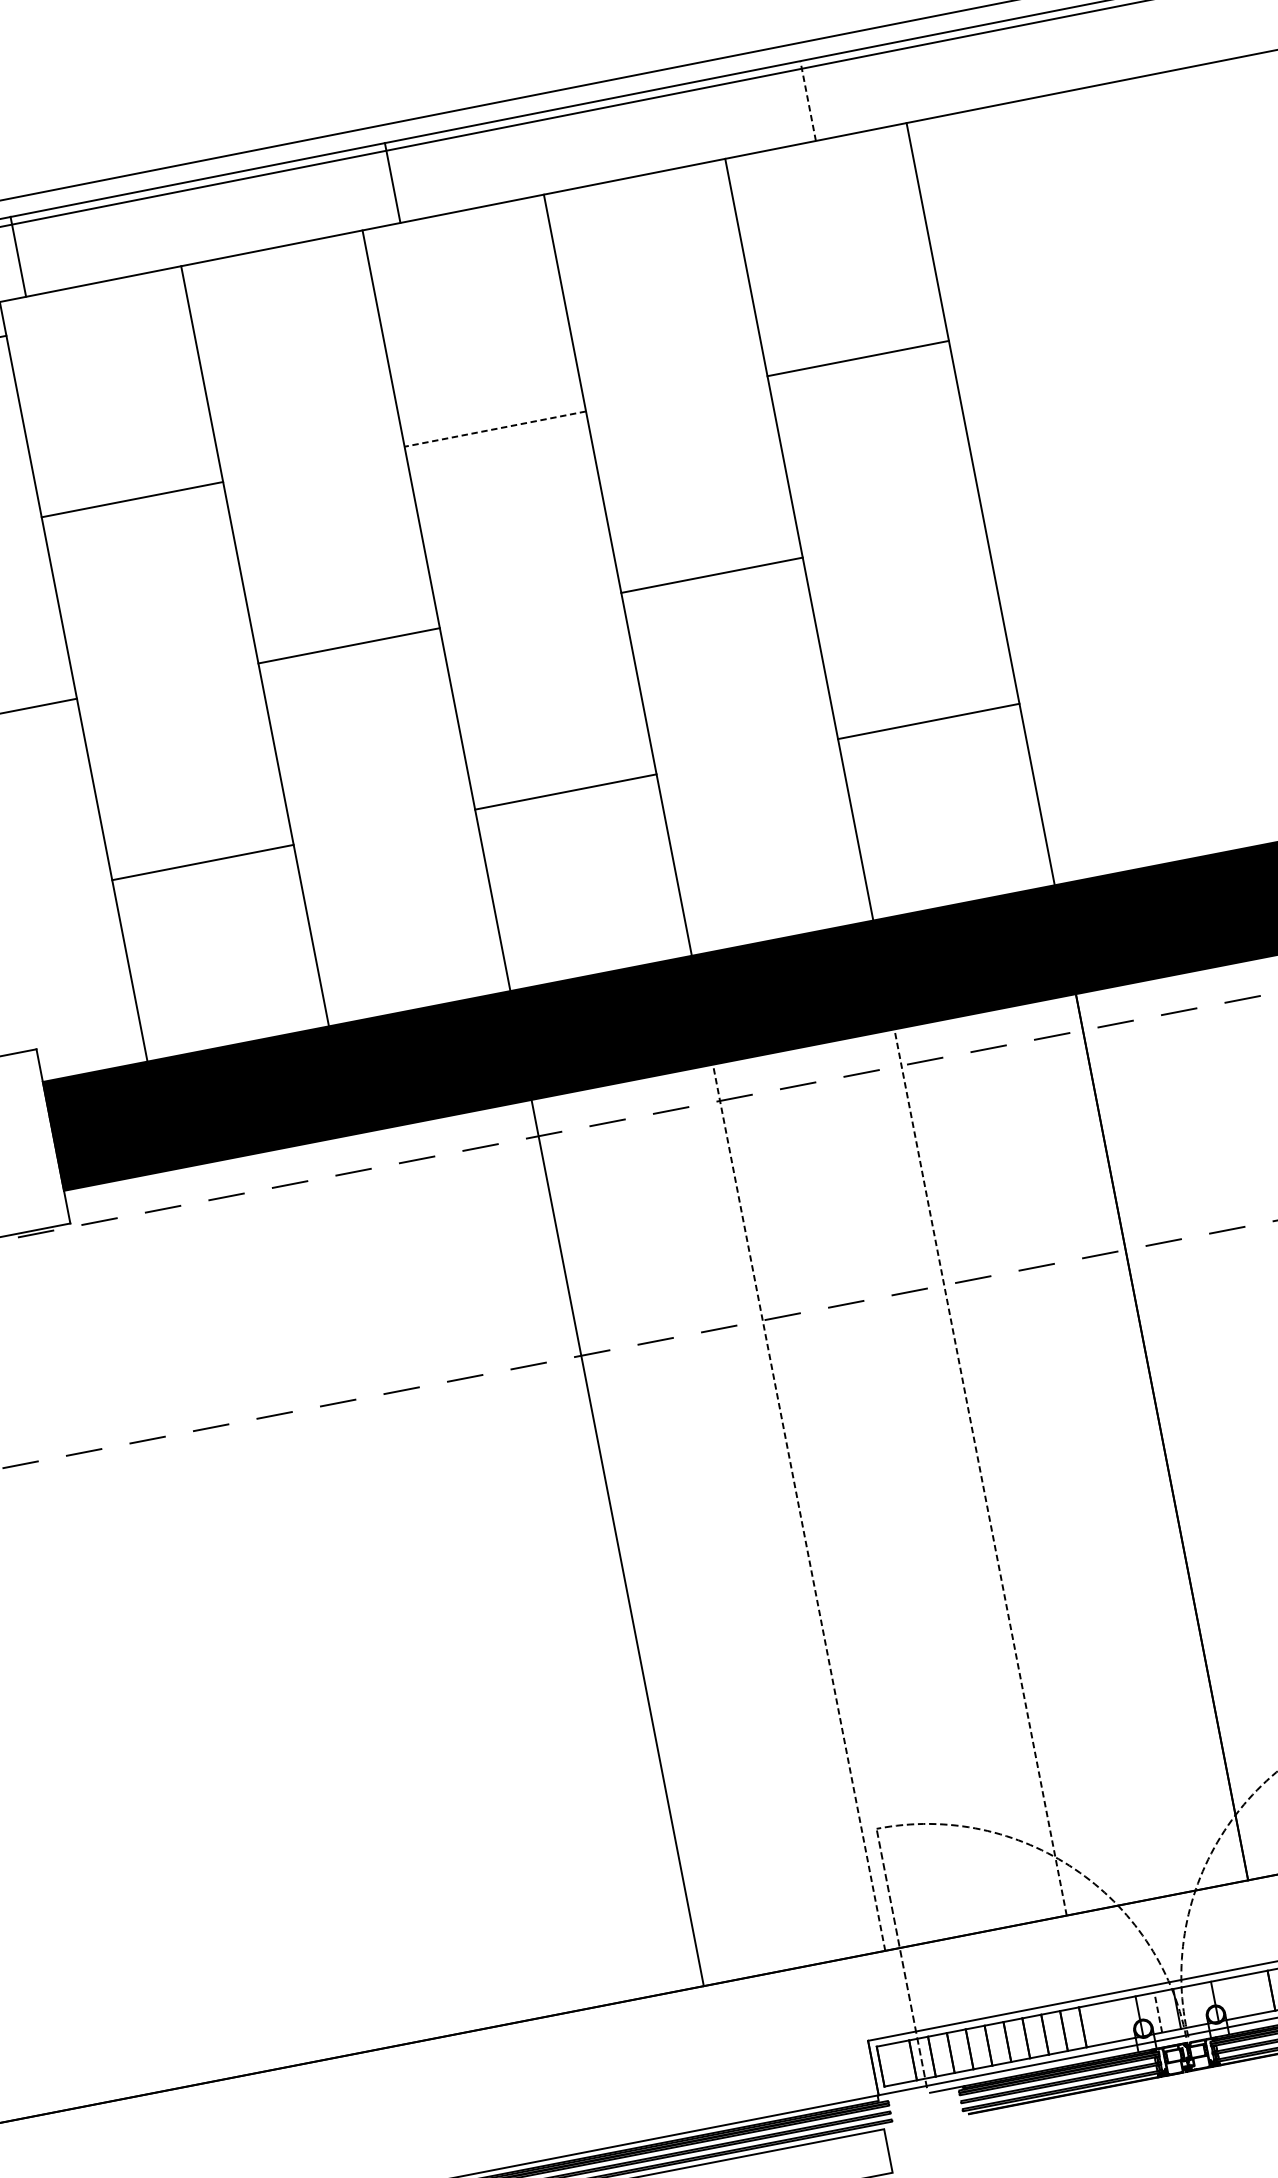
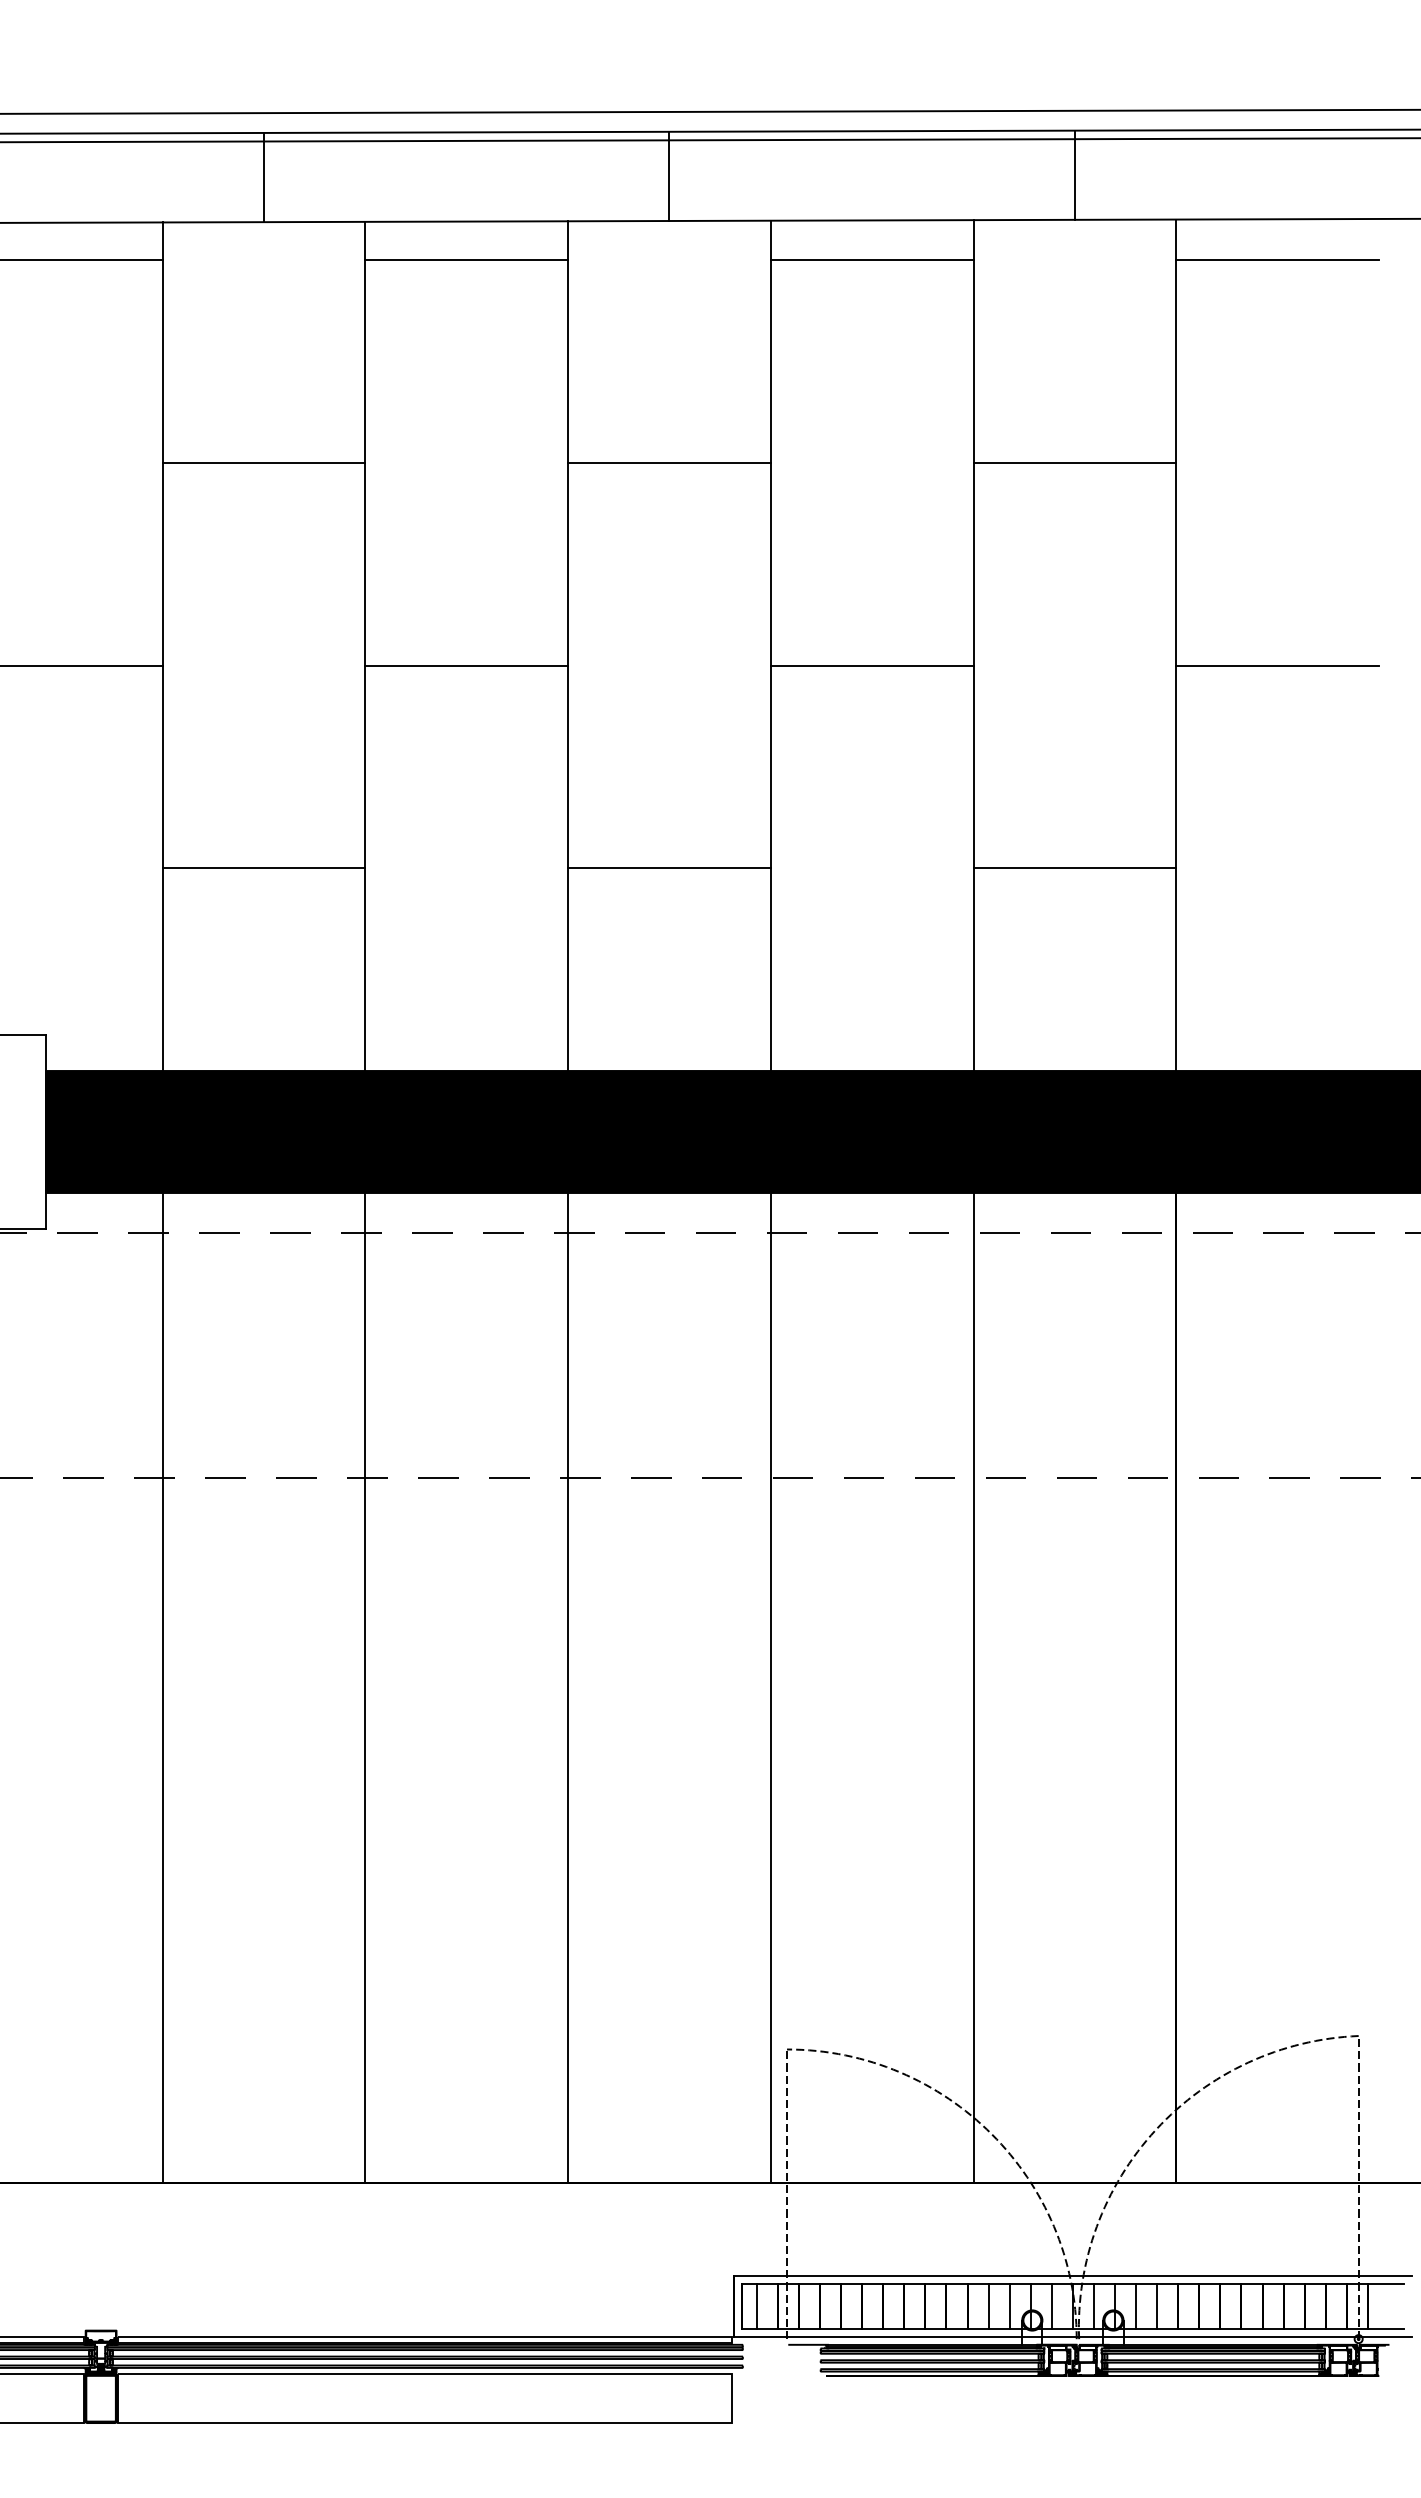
line: (807, 101) -> (1074, 175), dashed -> solid
line: (1004, 142) -> (1277, 260), added
line: (392, 182) -> (669, 176), moved
line: (640, 212) -> (871, 260), added
line: (18, 256) -> (264, 177), moved
line: (278, 283) -> (466, 260), added
line: (494, 428) -> (668, 462), dashed -> solid
line: (1074, 504) -> (1277, 665), added
line: (980, 1472) -> (973, 1687), dashed -> solid
line: (798, 1507) -> (770, 1687), dashed -> solid
line: (436, 1578) -> (365, 1687), added
line: (254, 1613) -> (162, 1687), added
line: (1252, 1994) -> (1157, 2306), added
line: (1234, 1998) -> (1136, 2306), added
line: (1195, 2005) -> (1093, 2306), added
line: (1157, 2012) -> (1051, 2305), dashed -> solid
line: (1120, 2020) -> (1009, 2306), added
line: (1101, 2023) -> (988, 2306), added
line: (894, 2064) -> (756, 2306), added

